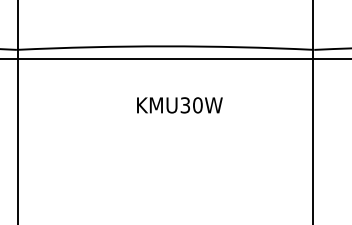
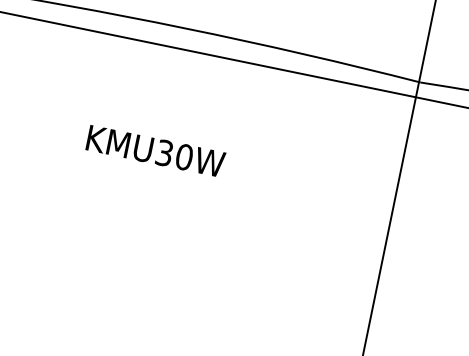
text: (179, 105) -> (155, 151), moved

